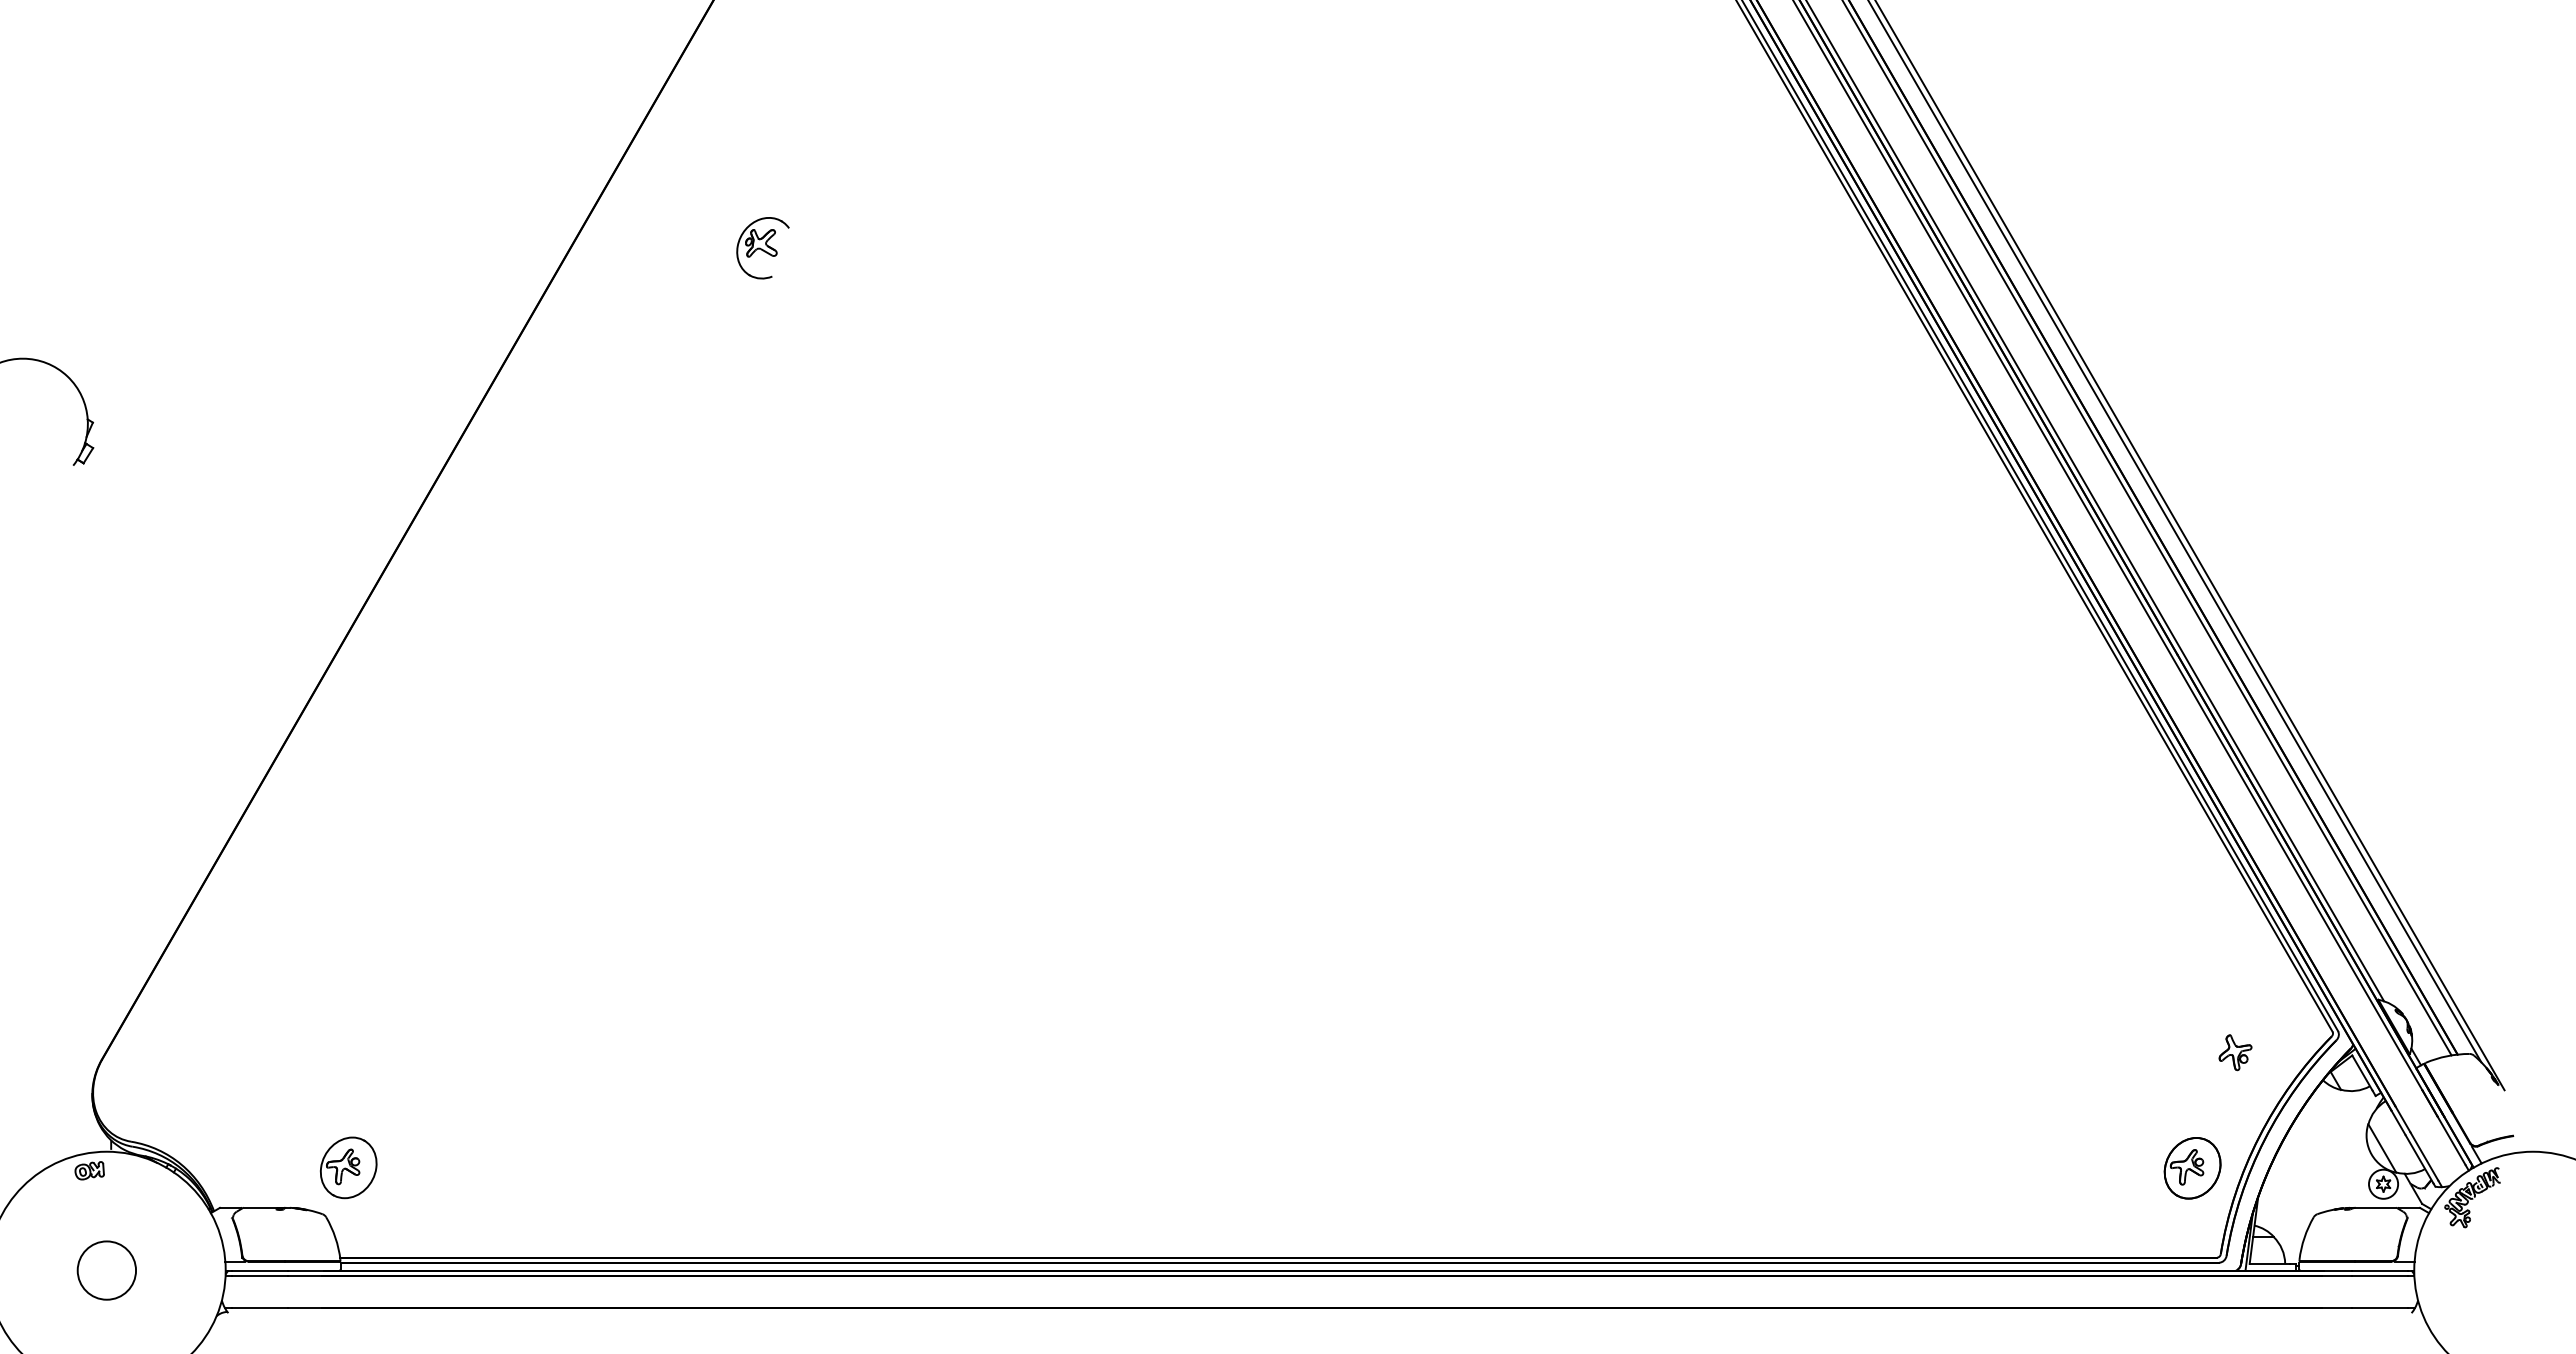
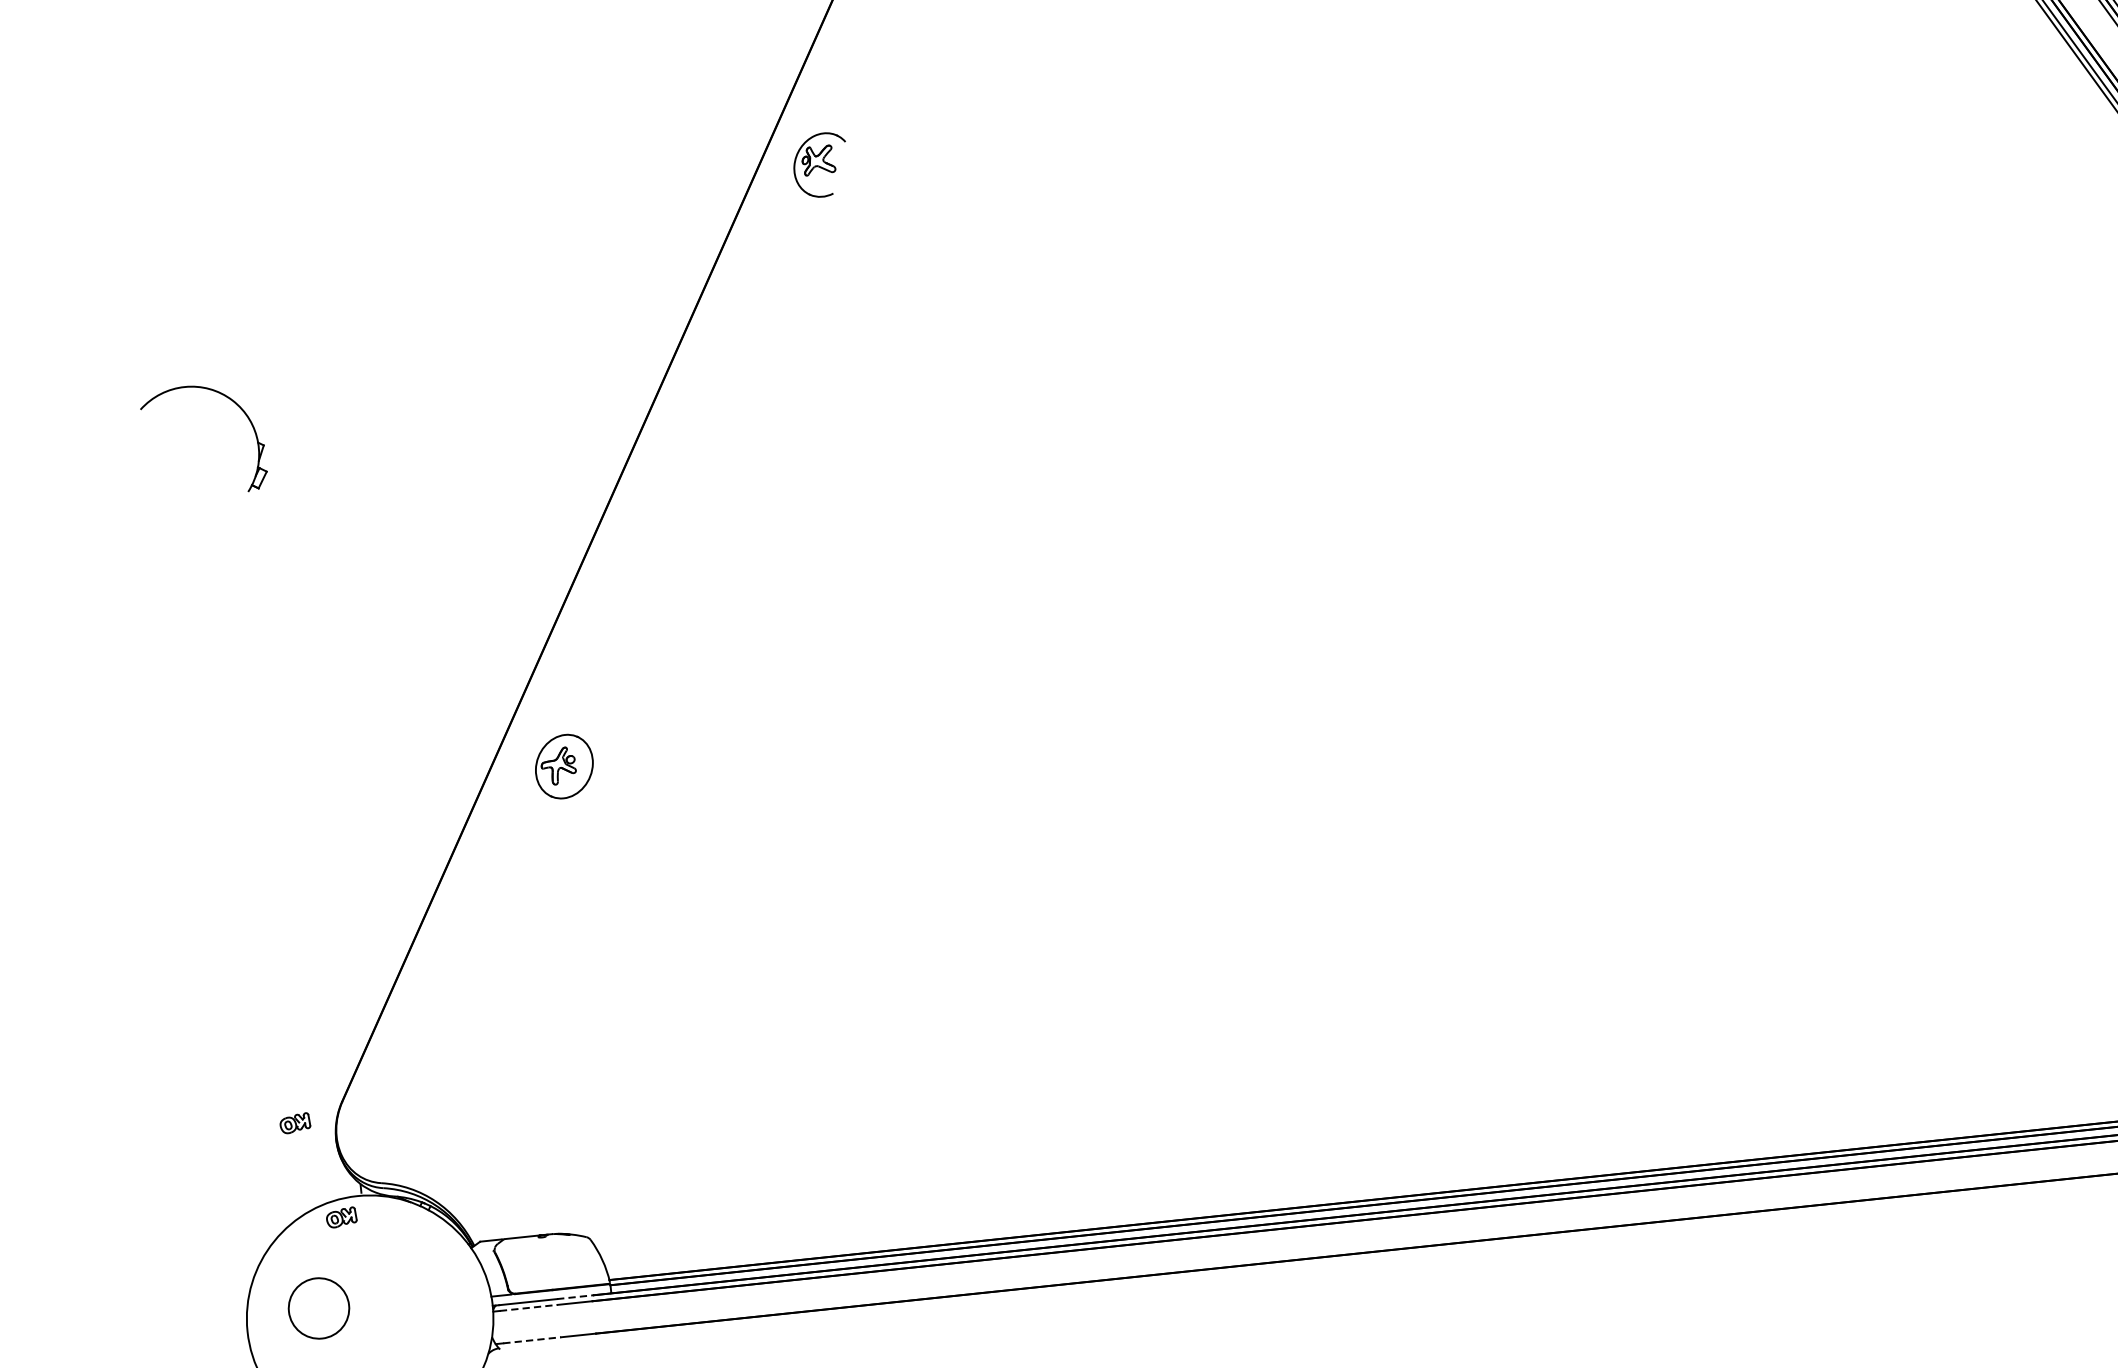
part: (762, 248) -> (820, 165), moved
part: (54, 1075) -> (294, 1123), added
part: (348, 1167) -> (564, 766), moved
circle: (106, 1270) -> (318, 1308), moved
line: (305, 1270) -> (575, 1297), solid -> dashed
line: (260, 1276) -> (529, 1308), solid -> dashed
line: (260, 1307) -> (532, 1340), solid -> dashed

